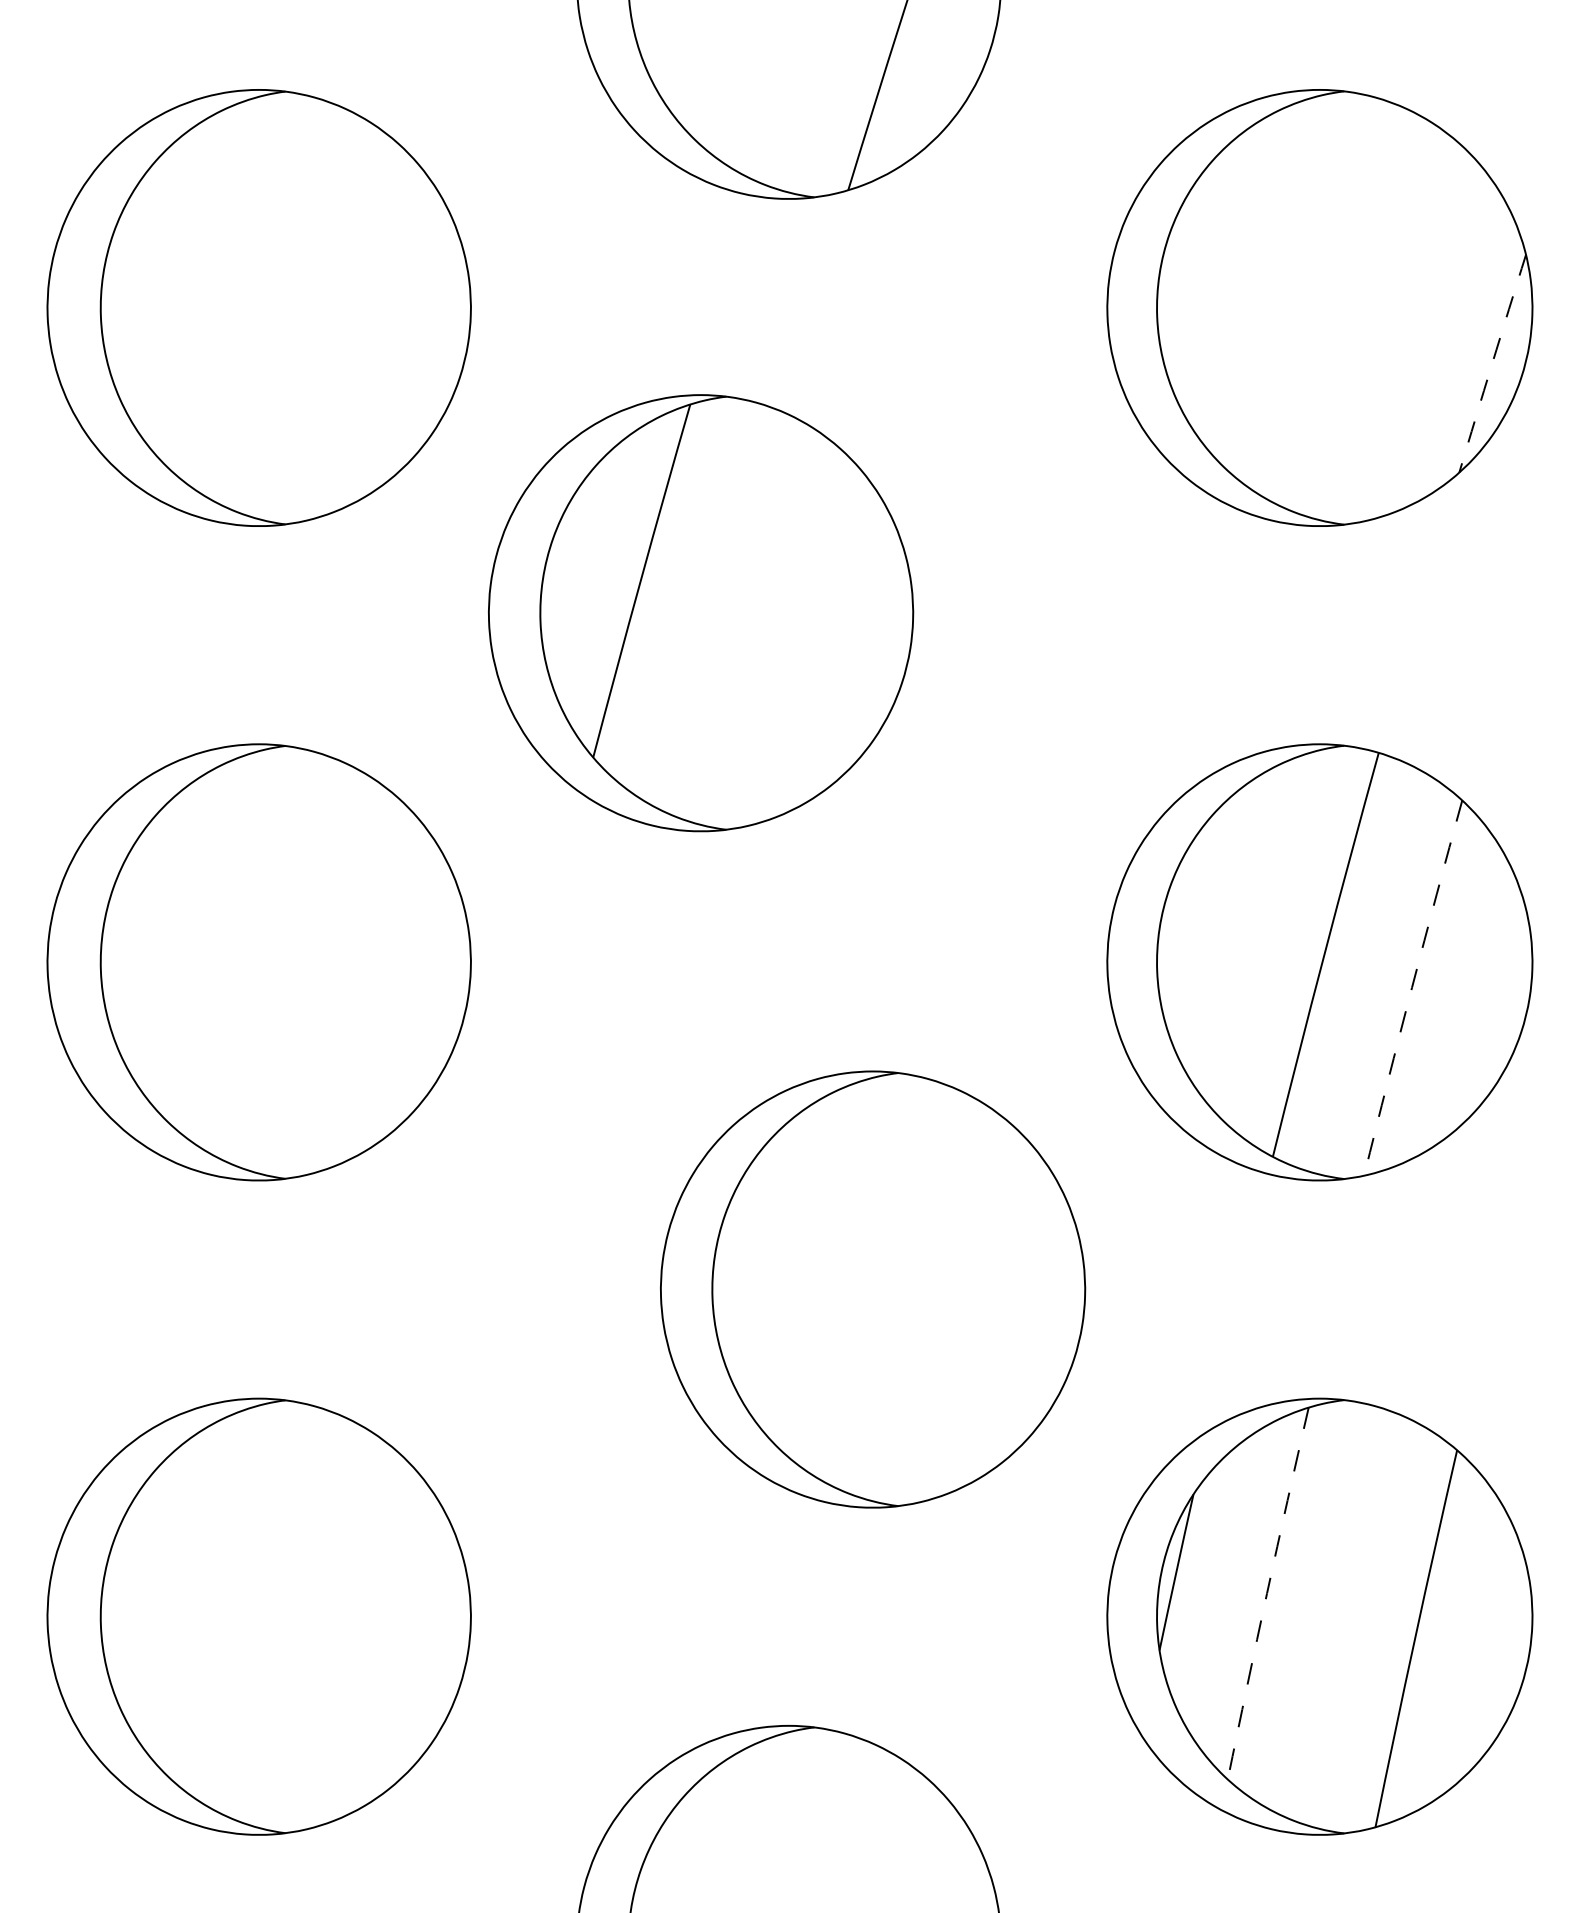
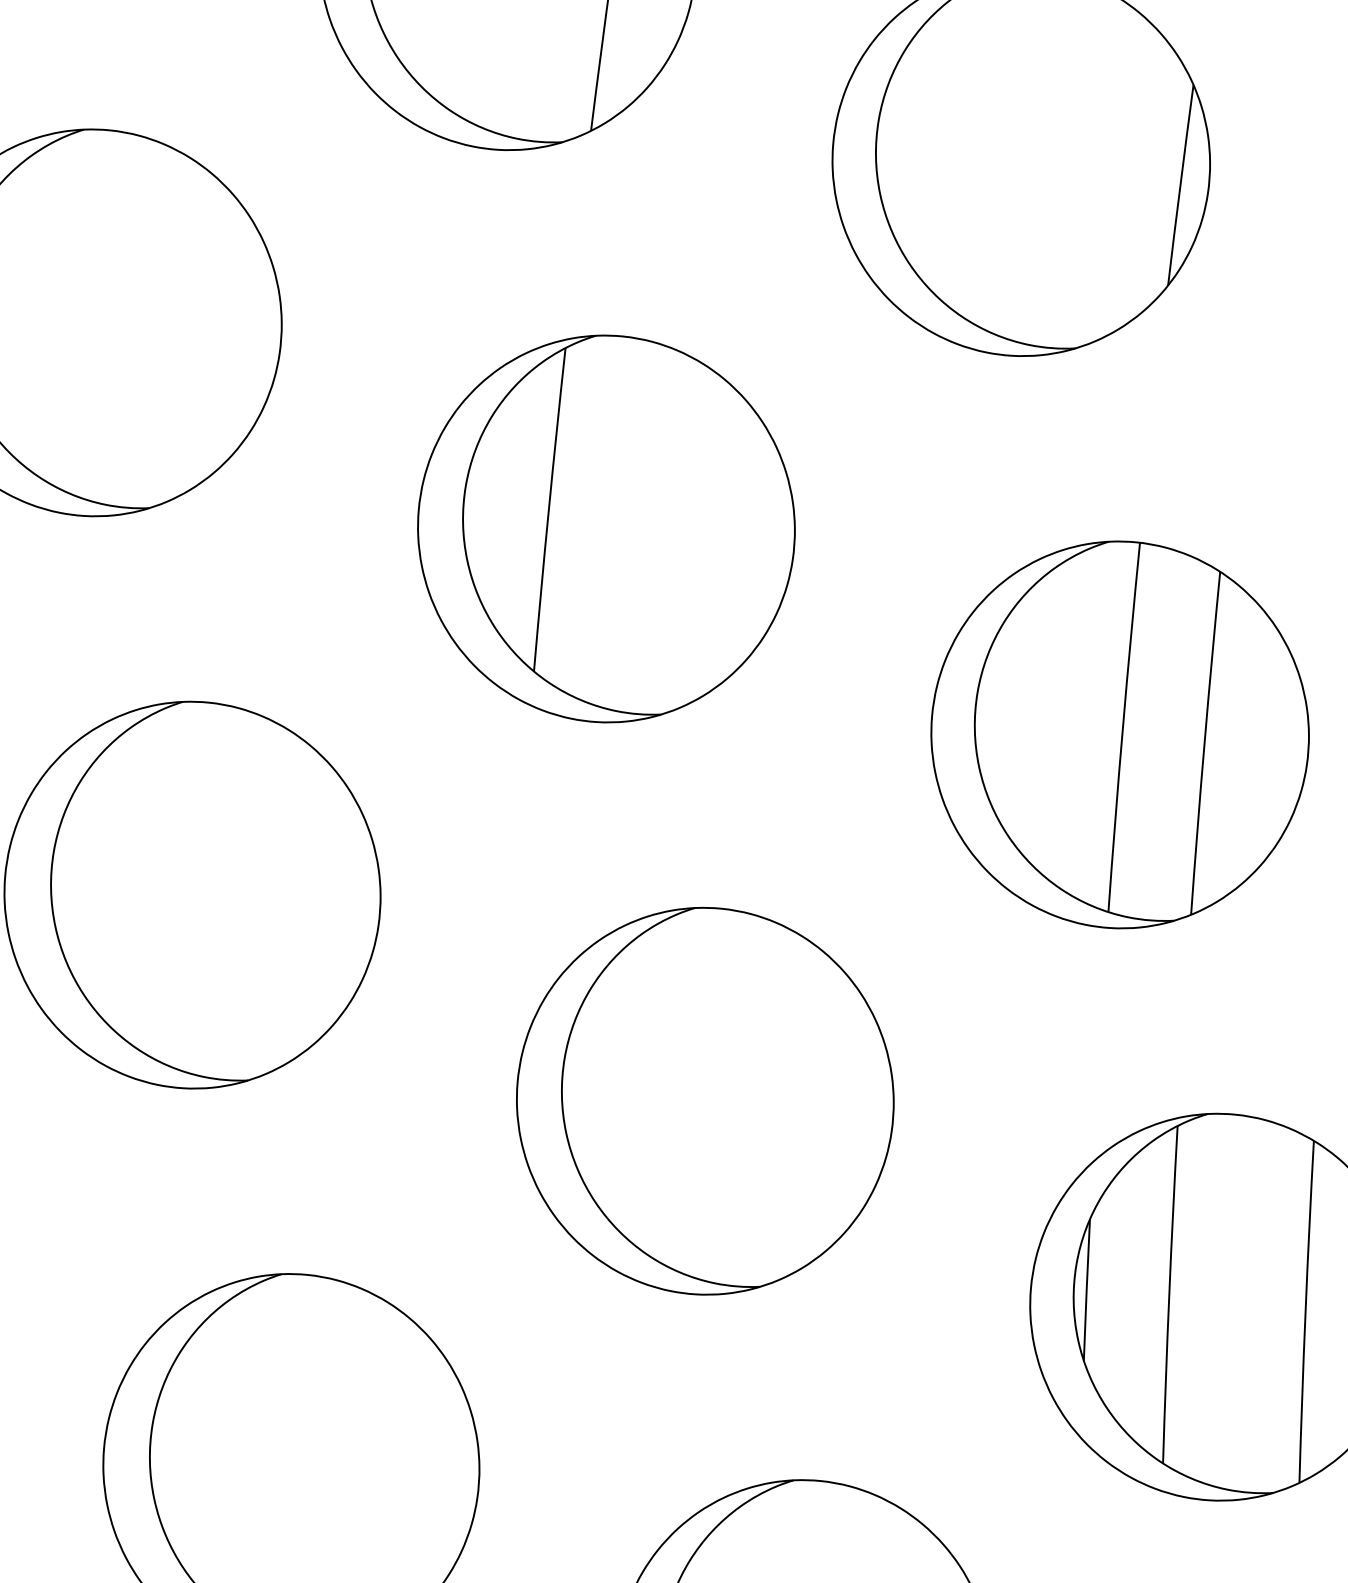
arc: (1492, 363) -> (1180, 185), dashed -> solid
part: (701, 613) -> (606, 529), moved
arc: (1412, 987) -> (1204, 742), dashed -> solid
part: (873, 1289) -> (705, 1101), moved
arc: (1267, 1593) -> (1169, 1294), dashed -> solid

